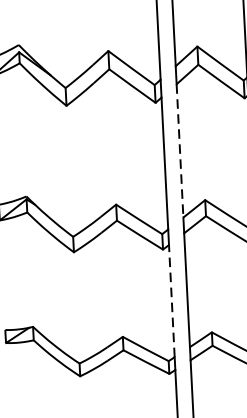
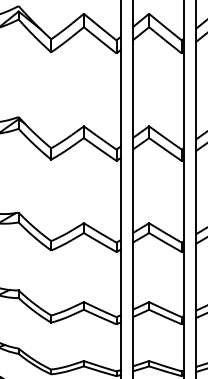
line: (179, 150) -> (132, 89), dashed -> solid
line: (172, 300) -> (121, 198), dashed -> solid

